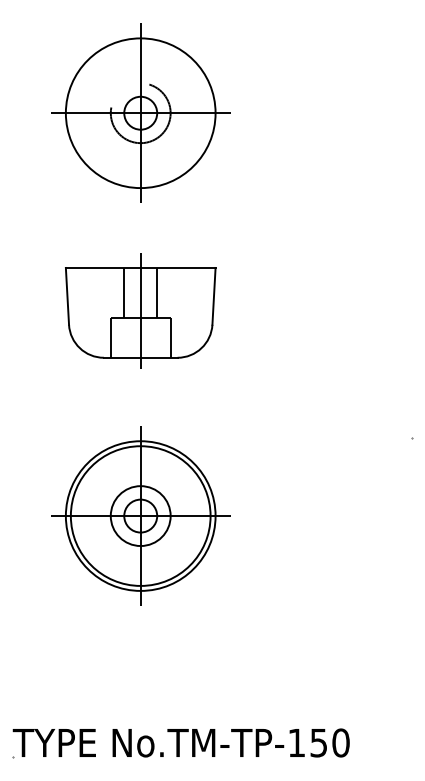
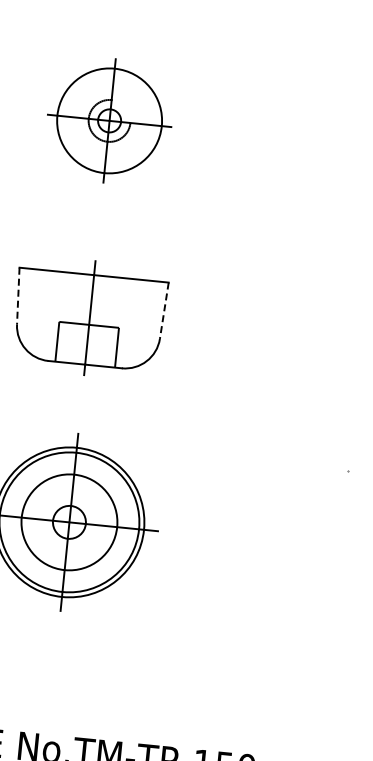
part: (140, 112) -> (109, 120), size x0.7
line: (124, 292) -> (75, 297), removed
line: (157, 292) -> (108, 301), removed
line: (67, 296) -> (18, 296), solid -> dashed
line: (213, 296) -> (163, 310), solid -> dashed
circle: (140, 516) -> (69, 522), size x1.6

